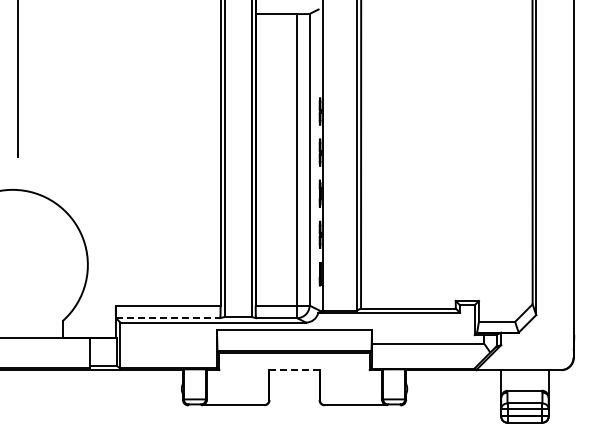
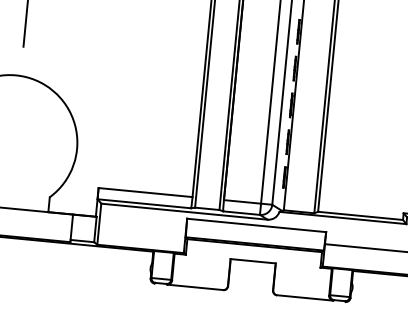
line: (168, 318) -> (144, 204), dashed -> solid
line: (295, 370) -> (254, 261), dashed -> solid

